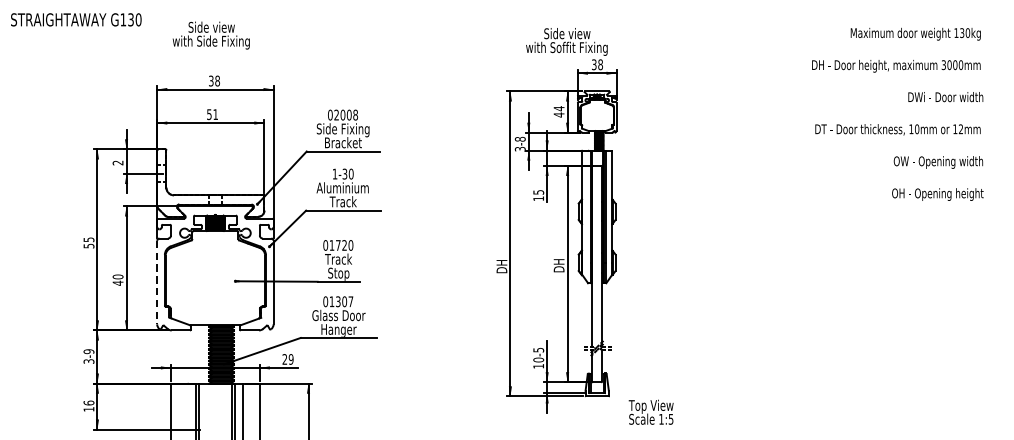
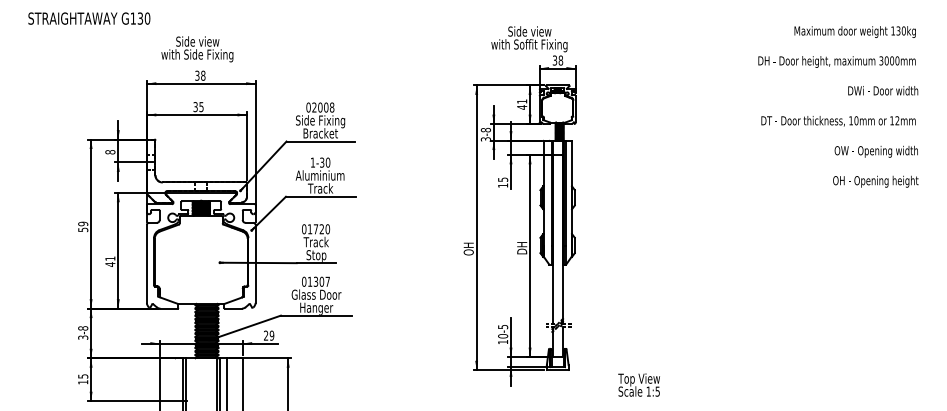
text: (76, 19) -> (89, 18), moved
text: (211, 35) -> (197, 49), moved
text: (559, 108) -> (522, 101), 44 -> 41
text: (212, 115) -> (198, 107), 51 -> 35
text: (118, 163) -> (110, 152), 2 -> 8
text: (88, 239) -> (82, 223), 55 -> 59
text: (501, 266) -> (468, 248), DH -> OH
text: (118, 276) -> (110, 258), 40 -> 41
line: (156, 282) -> (146, 263), dashed -> solid
text: (89, 351) -> (83, 328), 3-9 -> 3-8
text: (89, 403) -> (83, 376), 16 -> 15
text: (650, 411) -> (638, 384), moved

